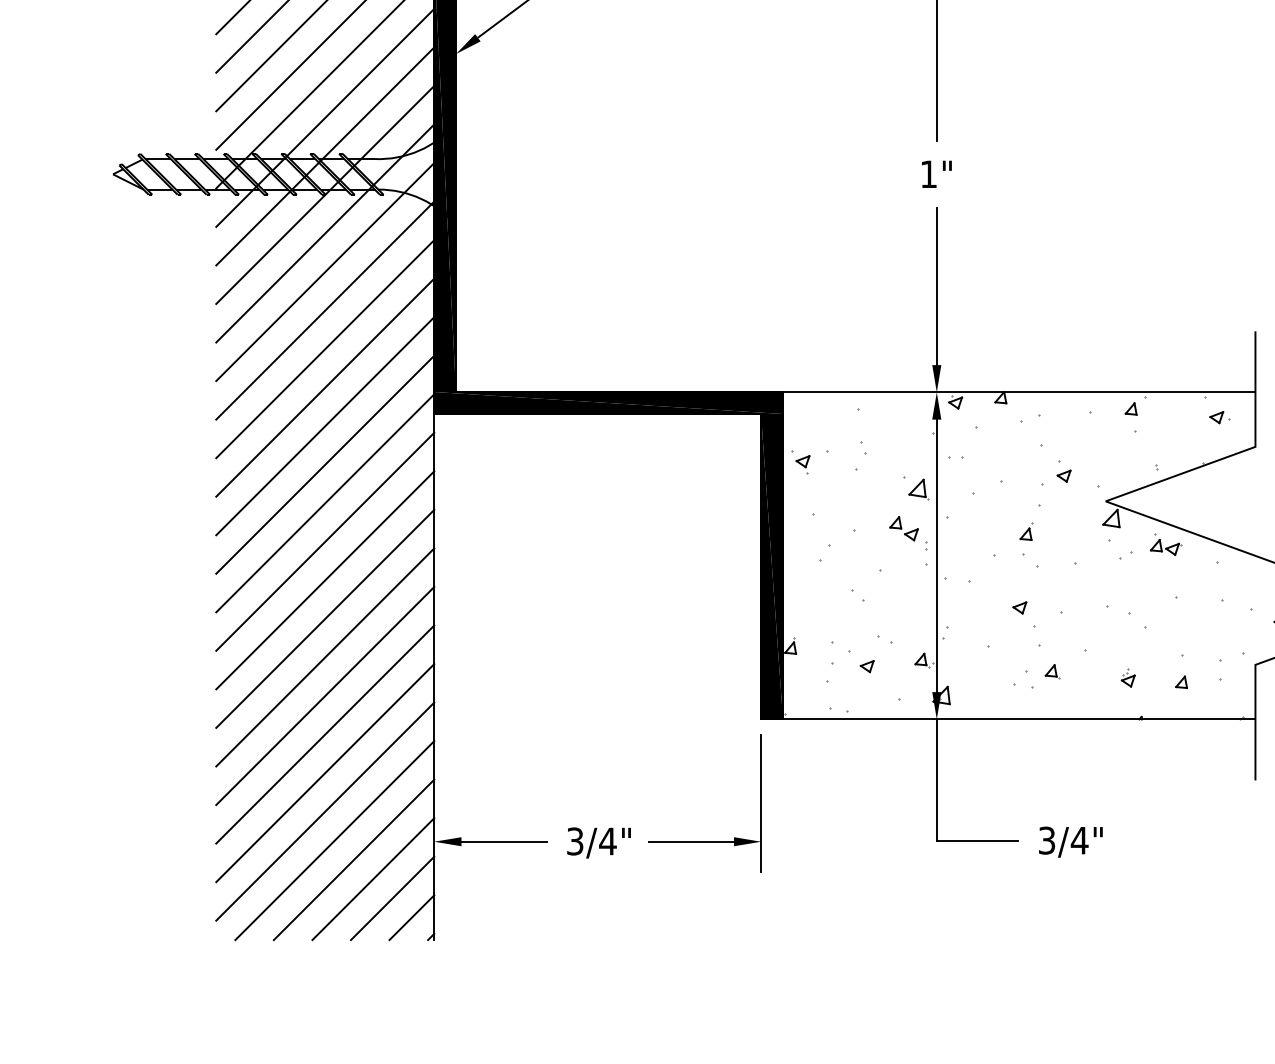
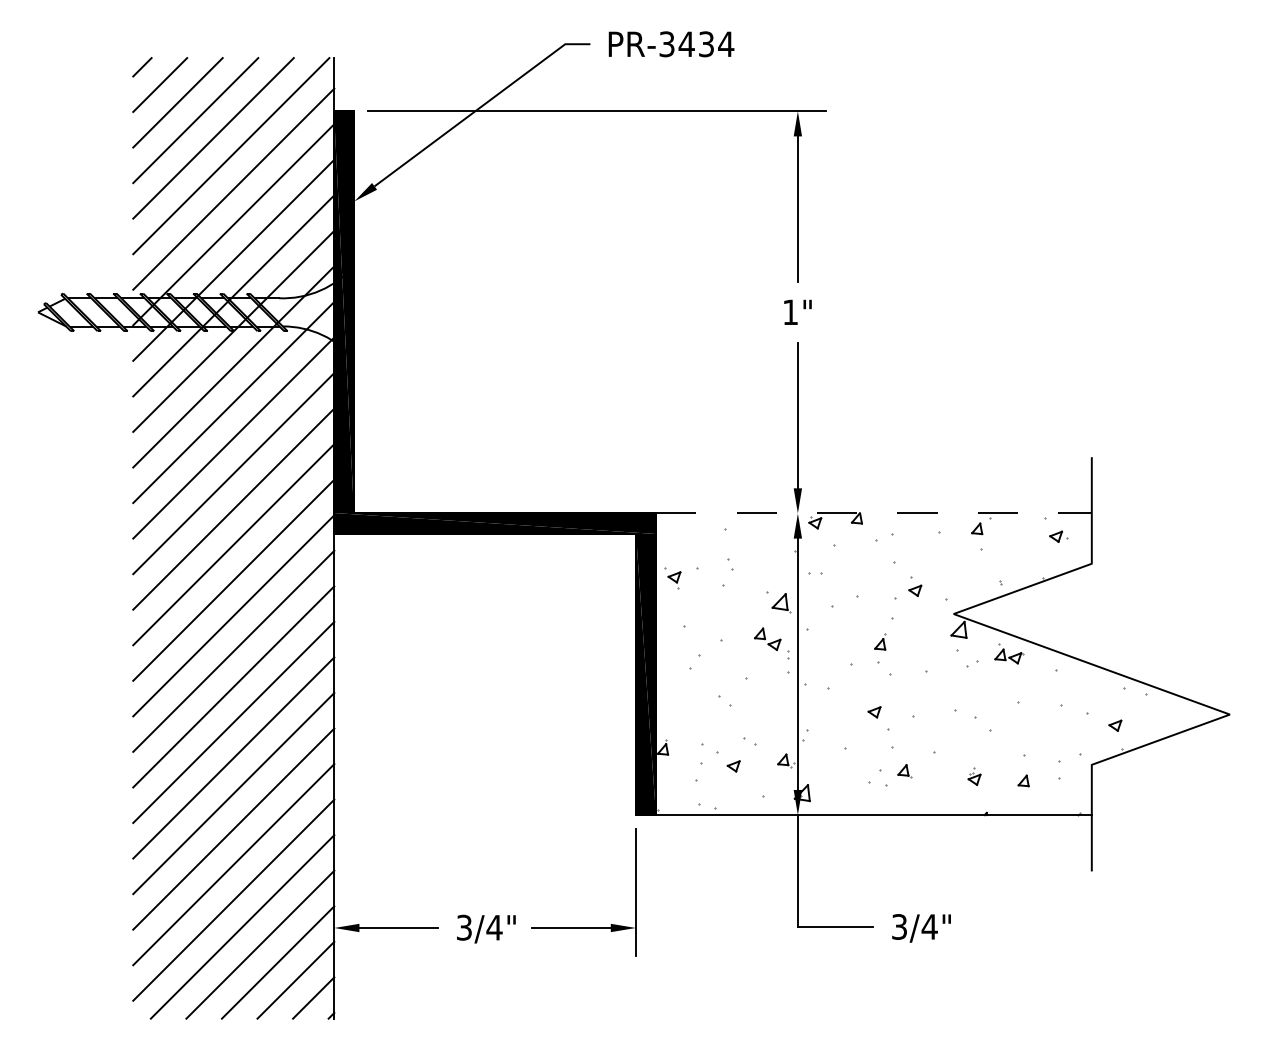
line: (1018, 392) -> (873, 513), solid -> dashed

